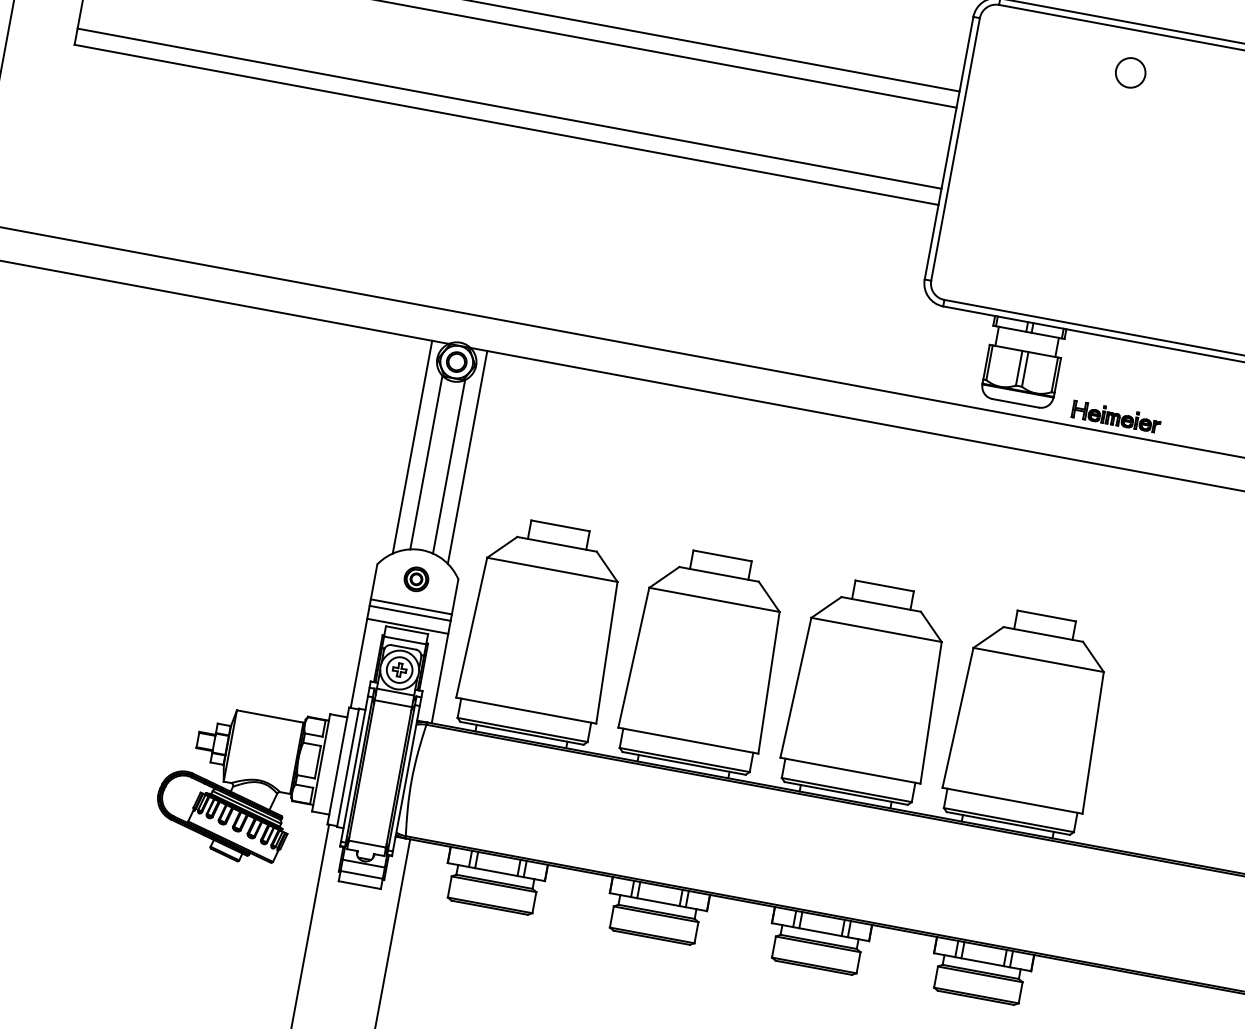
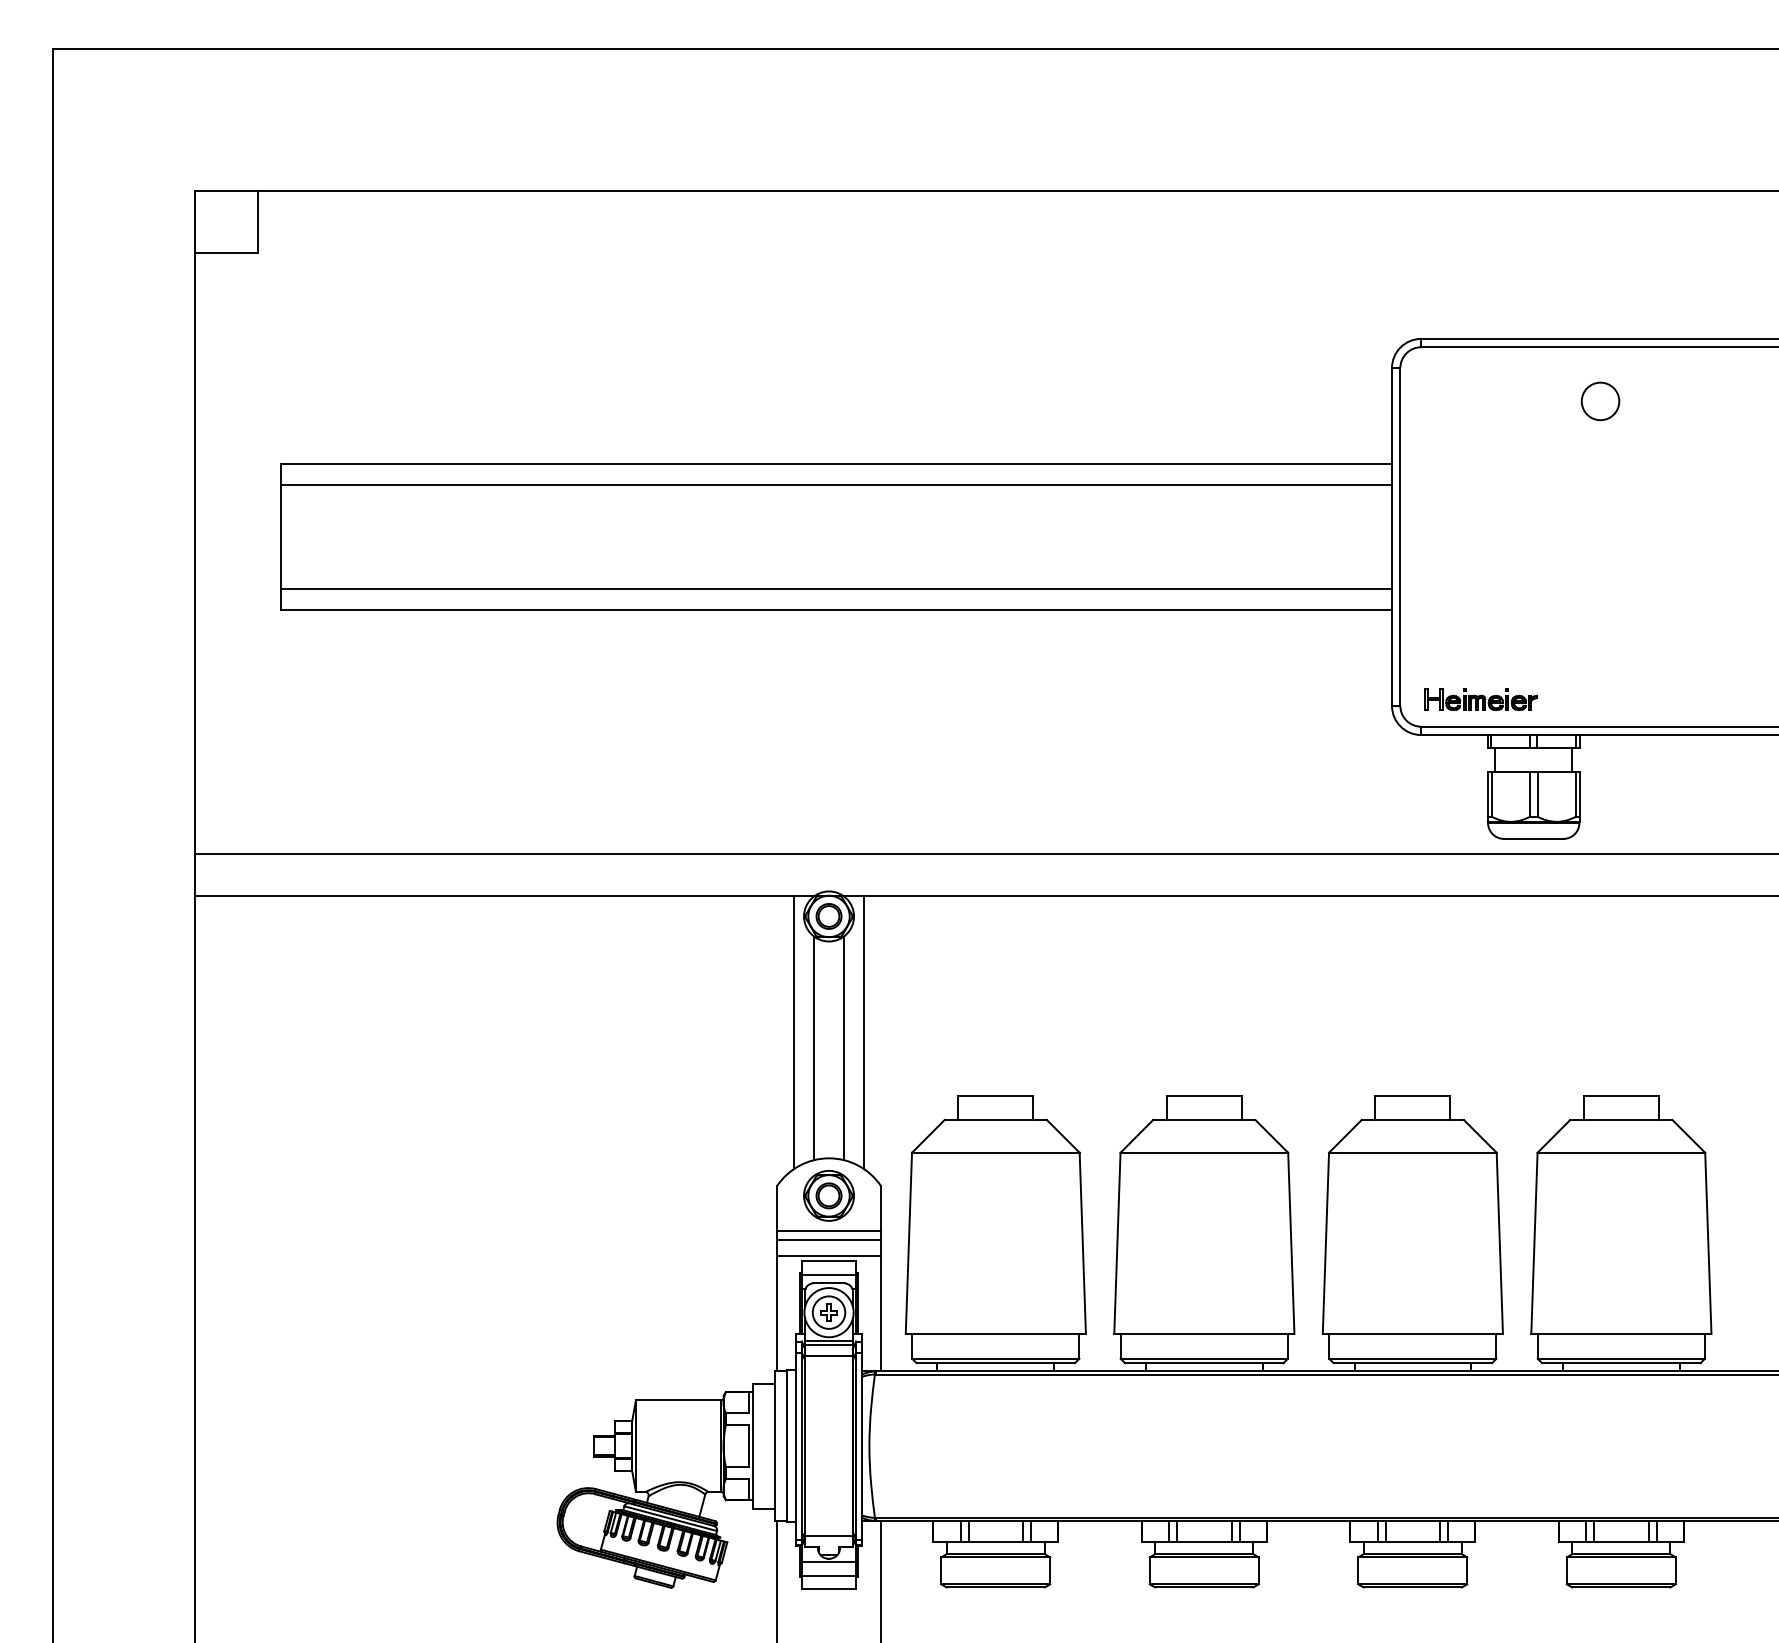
part: (1115, 416) -> (1480, 699), moved
part: (416, 578) -> (828, 1195), size x1.67
line: (394, 695) -> (828, 1345), added

